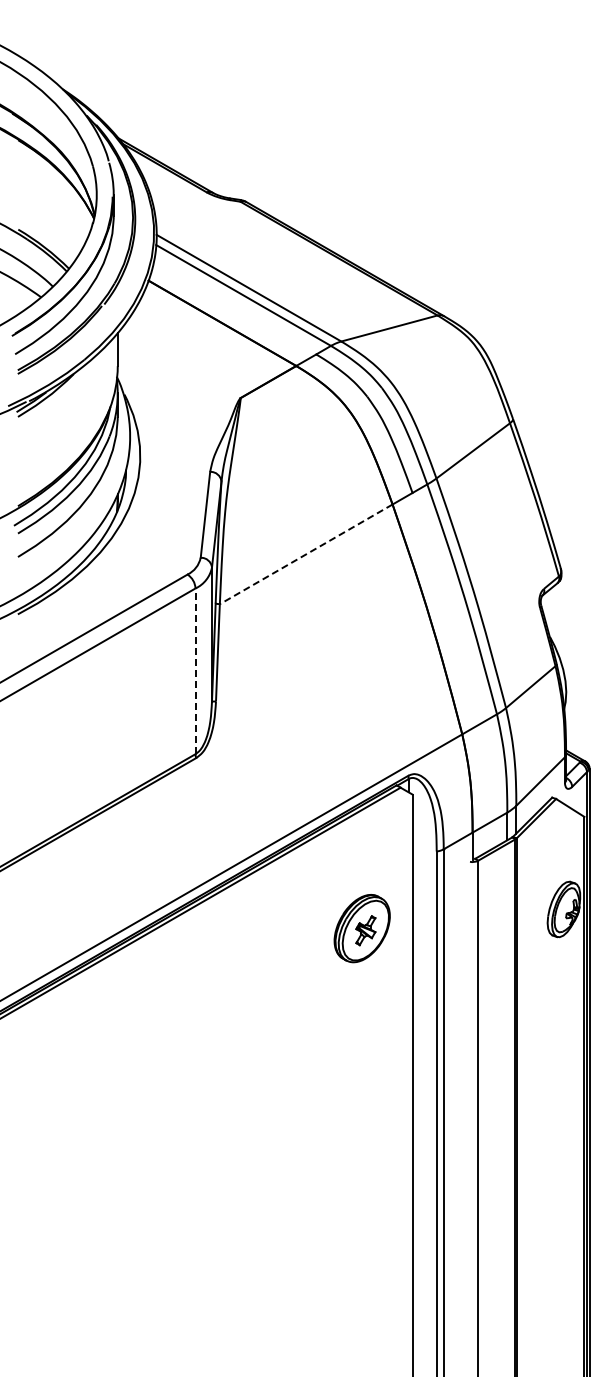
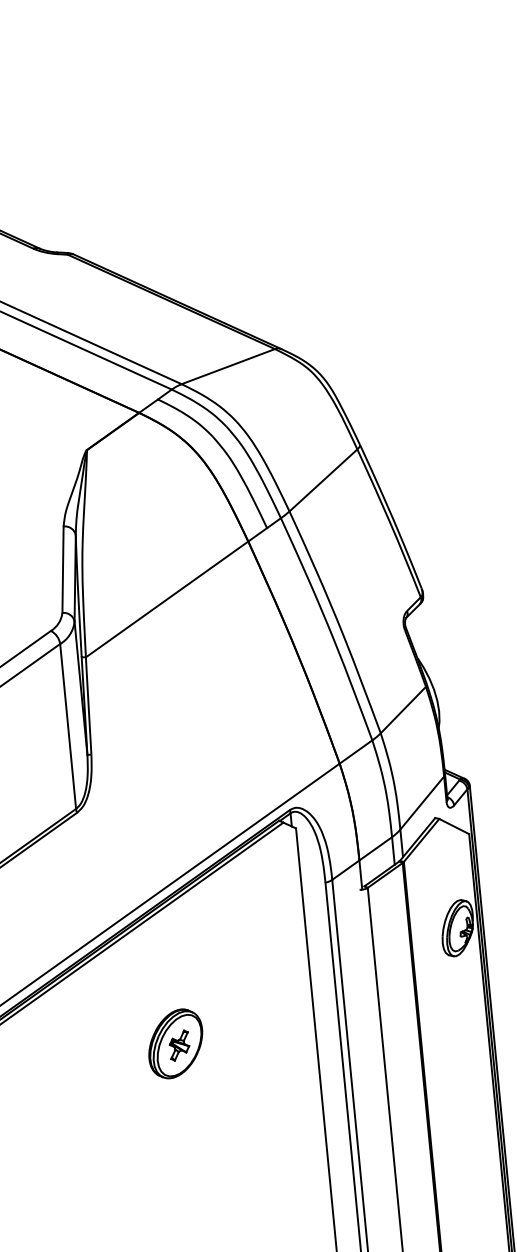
line: (306, 554) -> (167, 599), dashed -> solid
line: (195, 671) -> (68, 726), dashed -> solid
part: (361, 928) -> (175, 1043), moved

